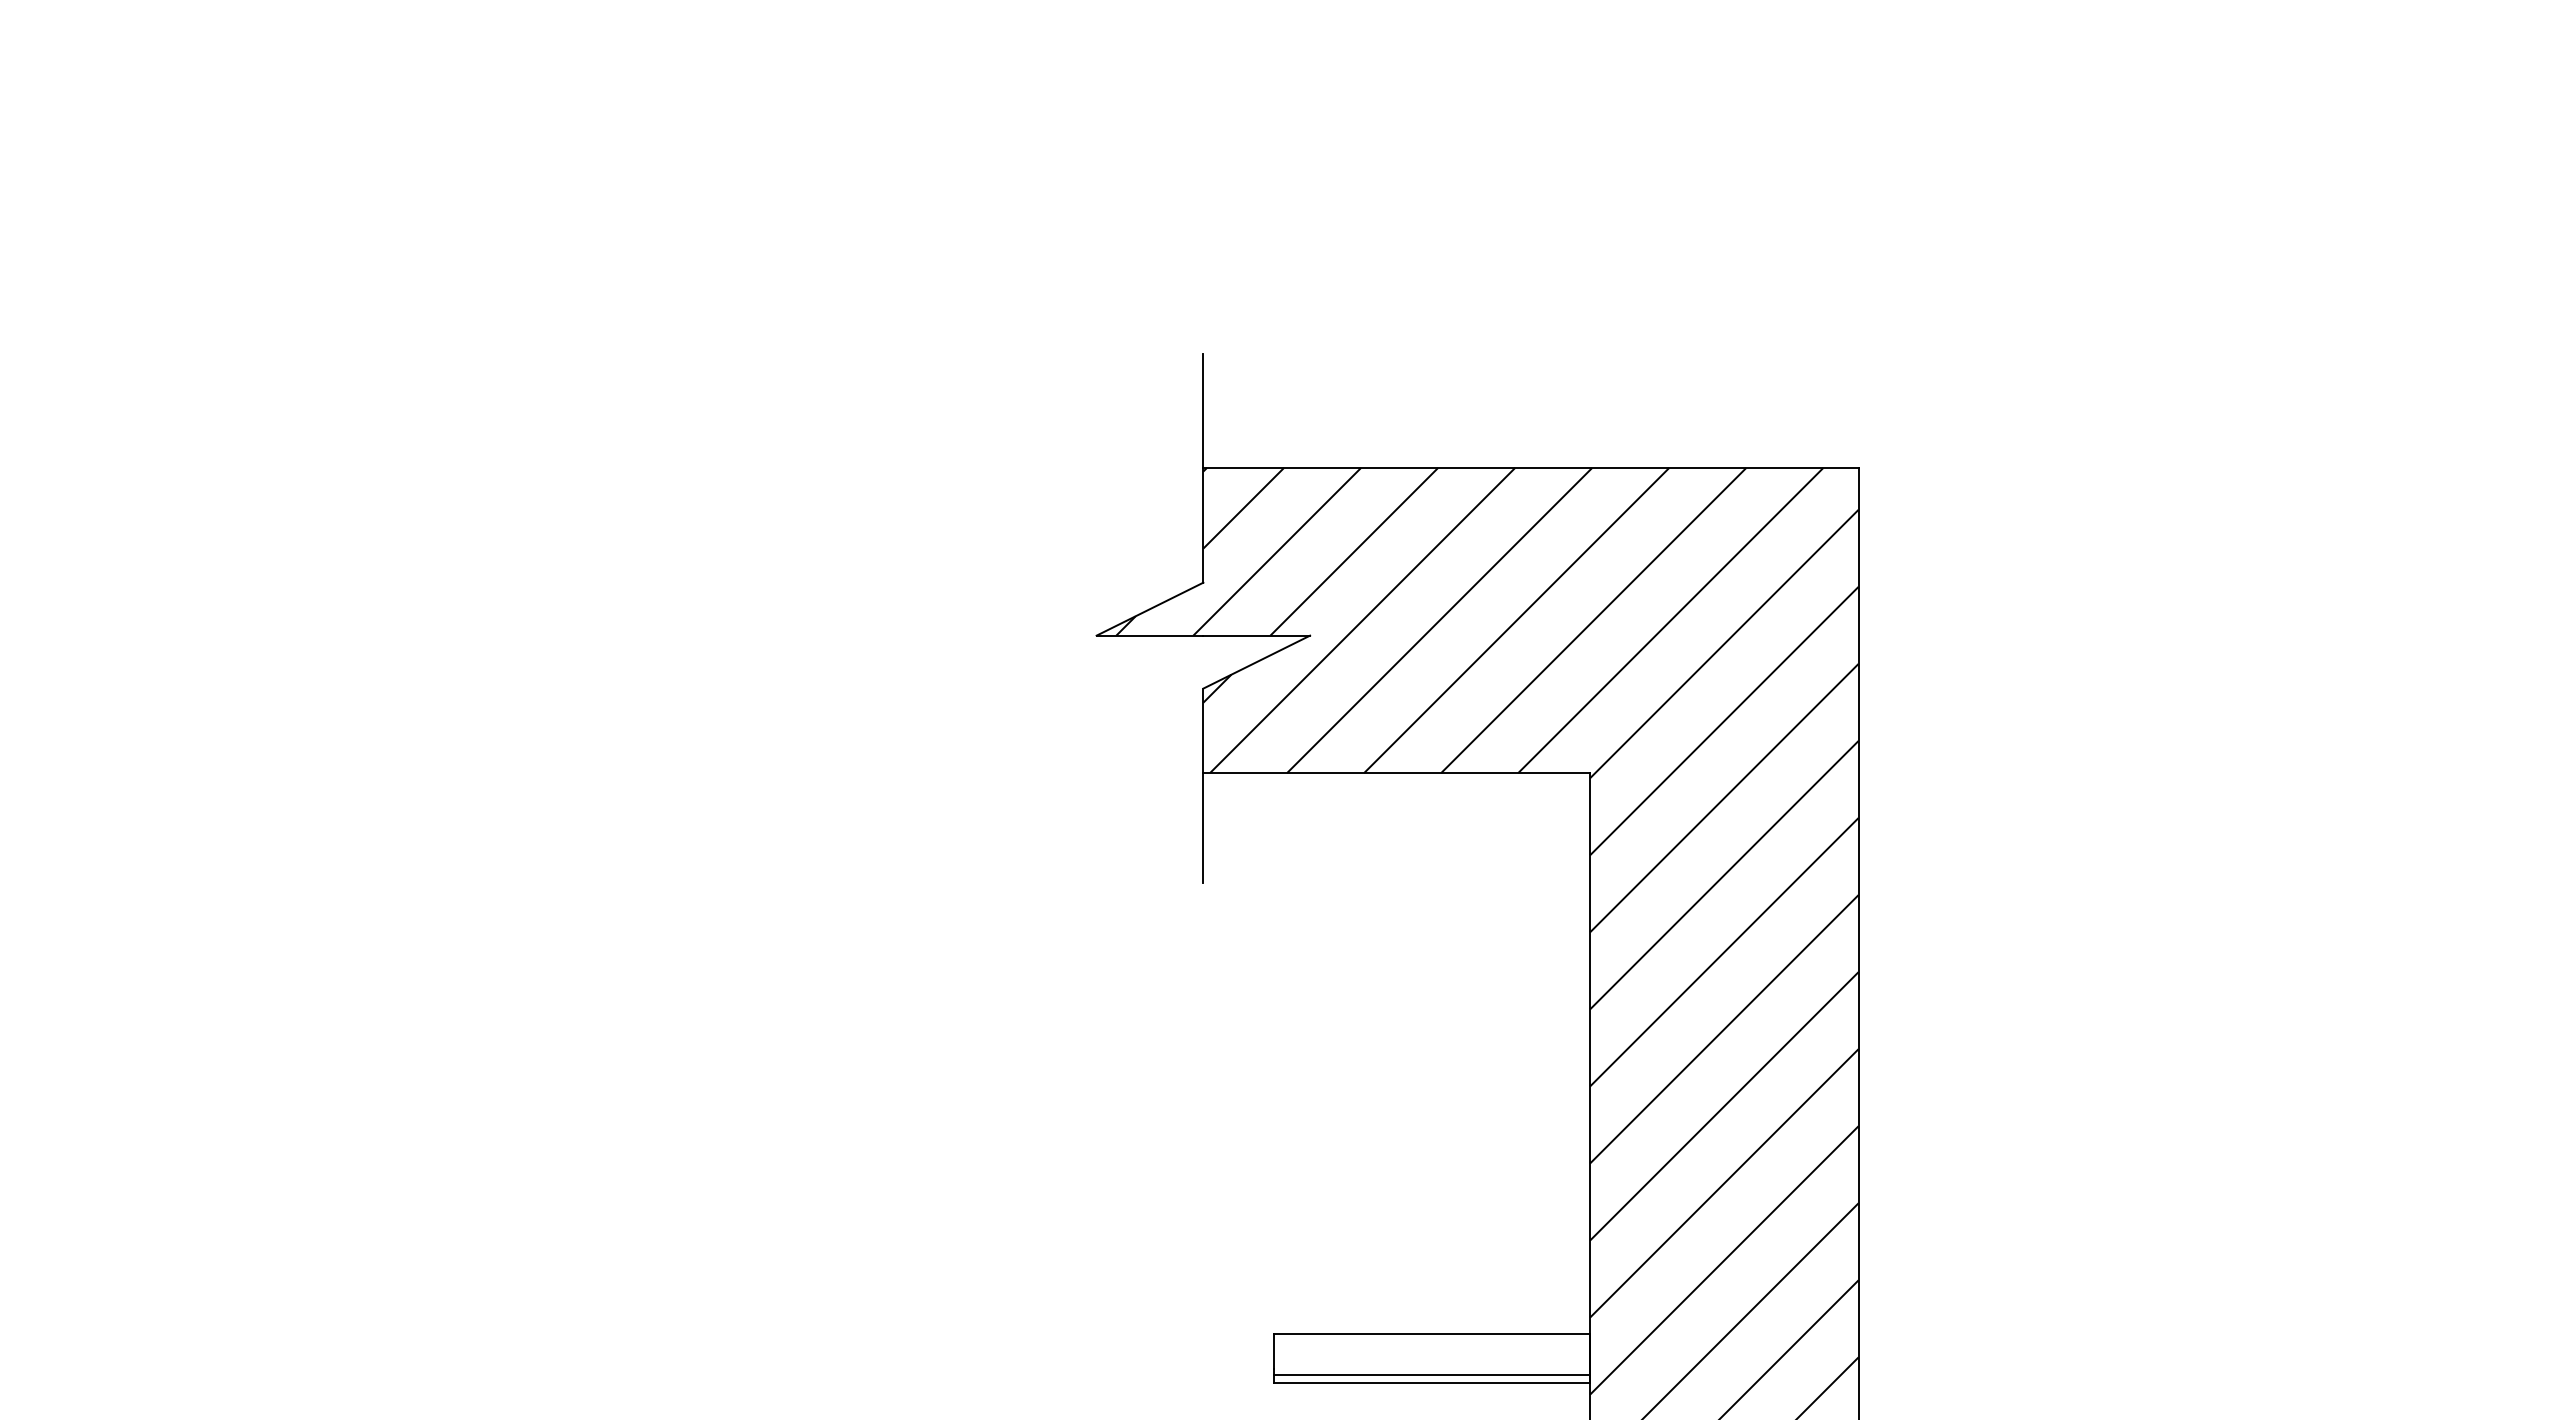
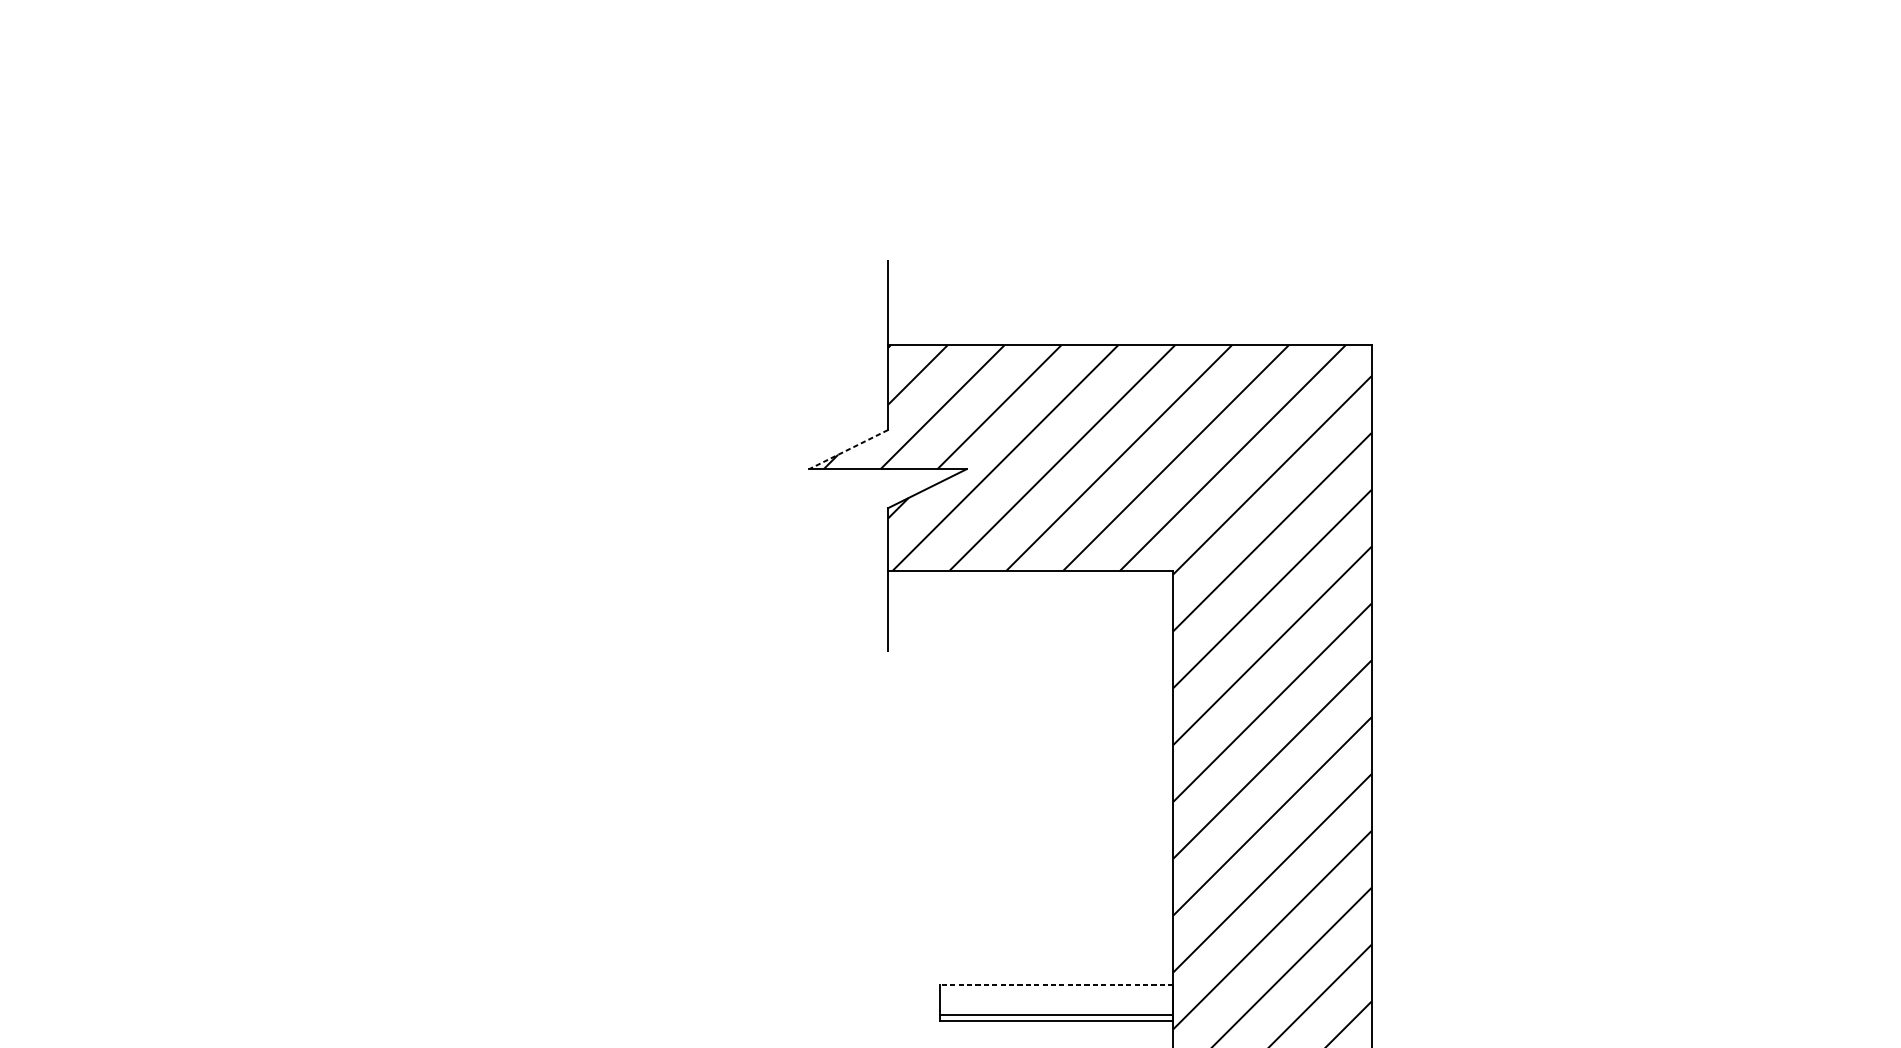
line: (1150, 609) -> (849, 449), solid -> dashed
line: (1432, 1334) -> (1057, 984), solid -> dashed

